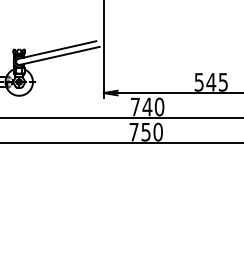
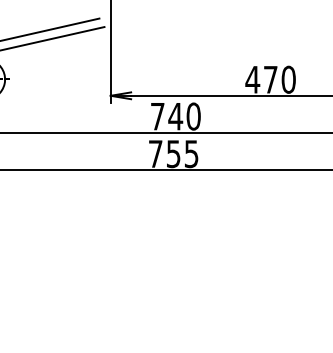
text: (211, 81) -> (271, 78), 545 -> 470
text: (157, 131) -> (190, 153), 750 -> 755

